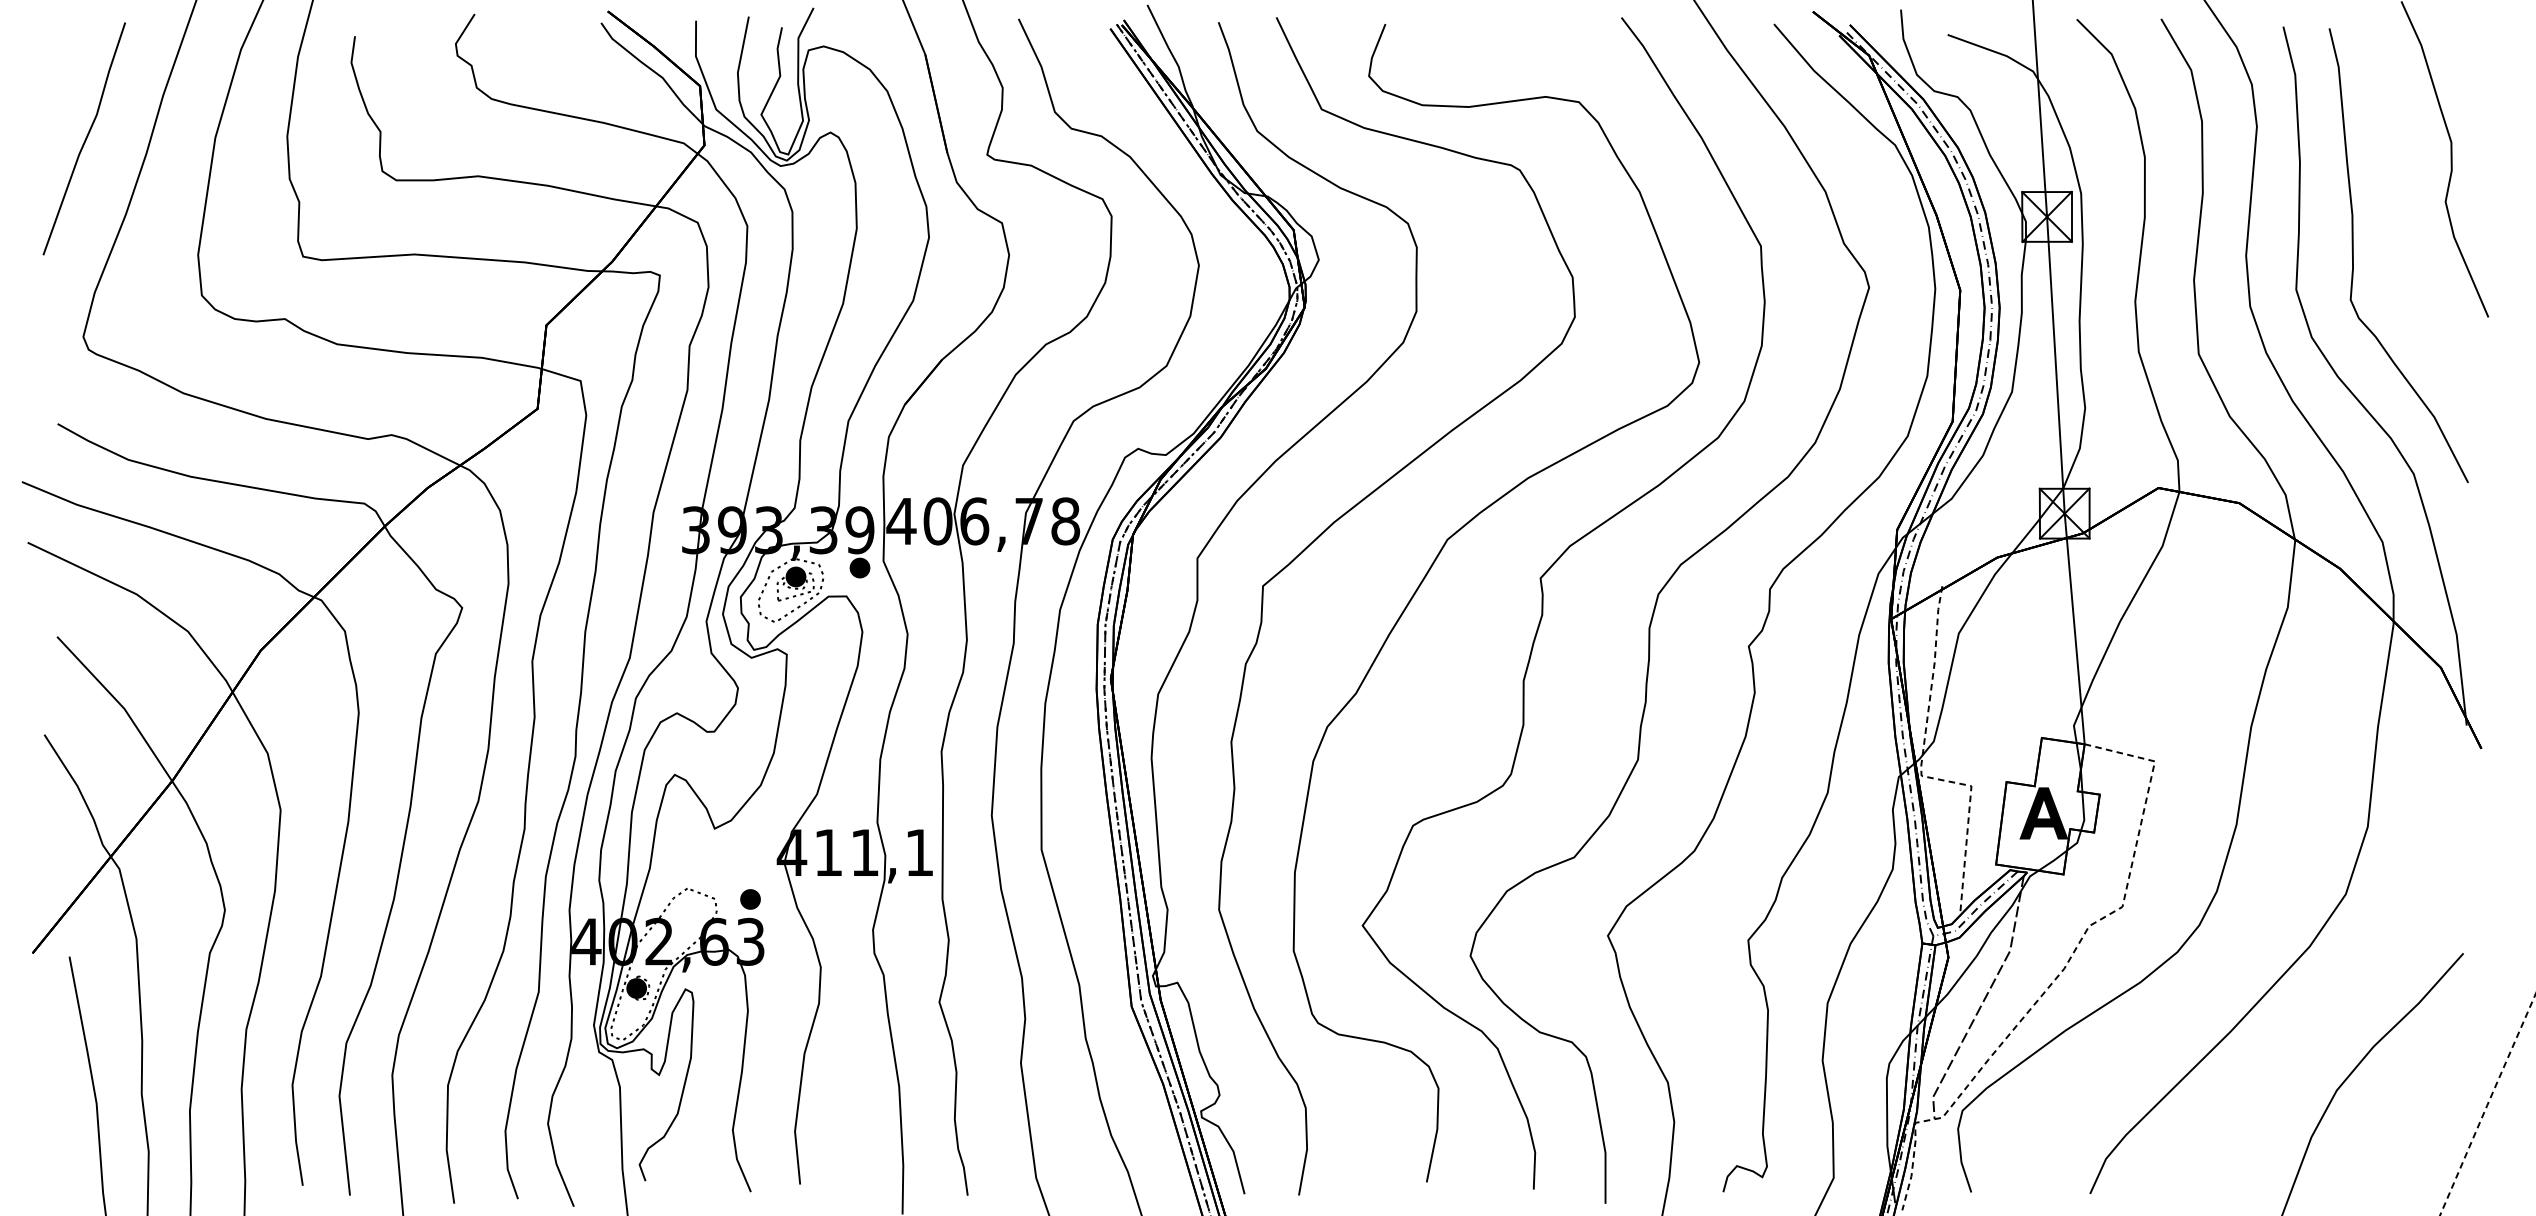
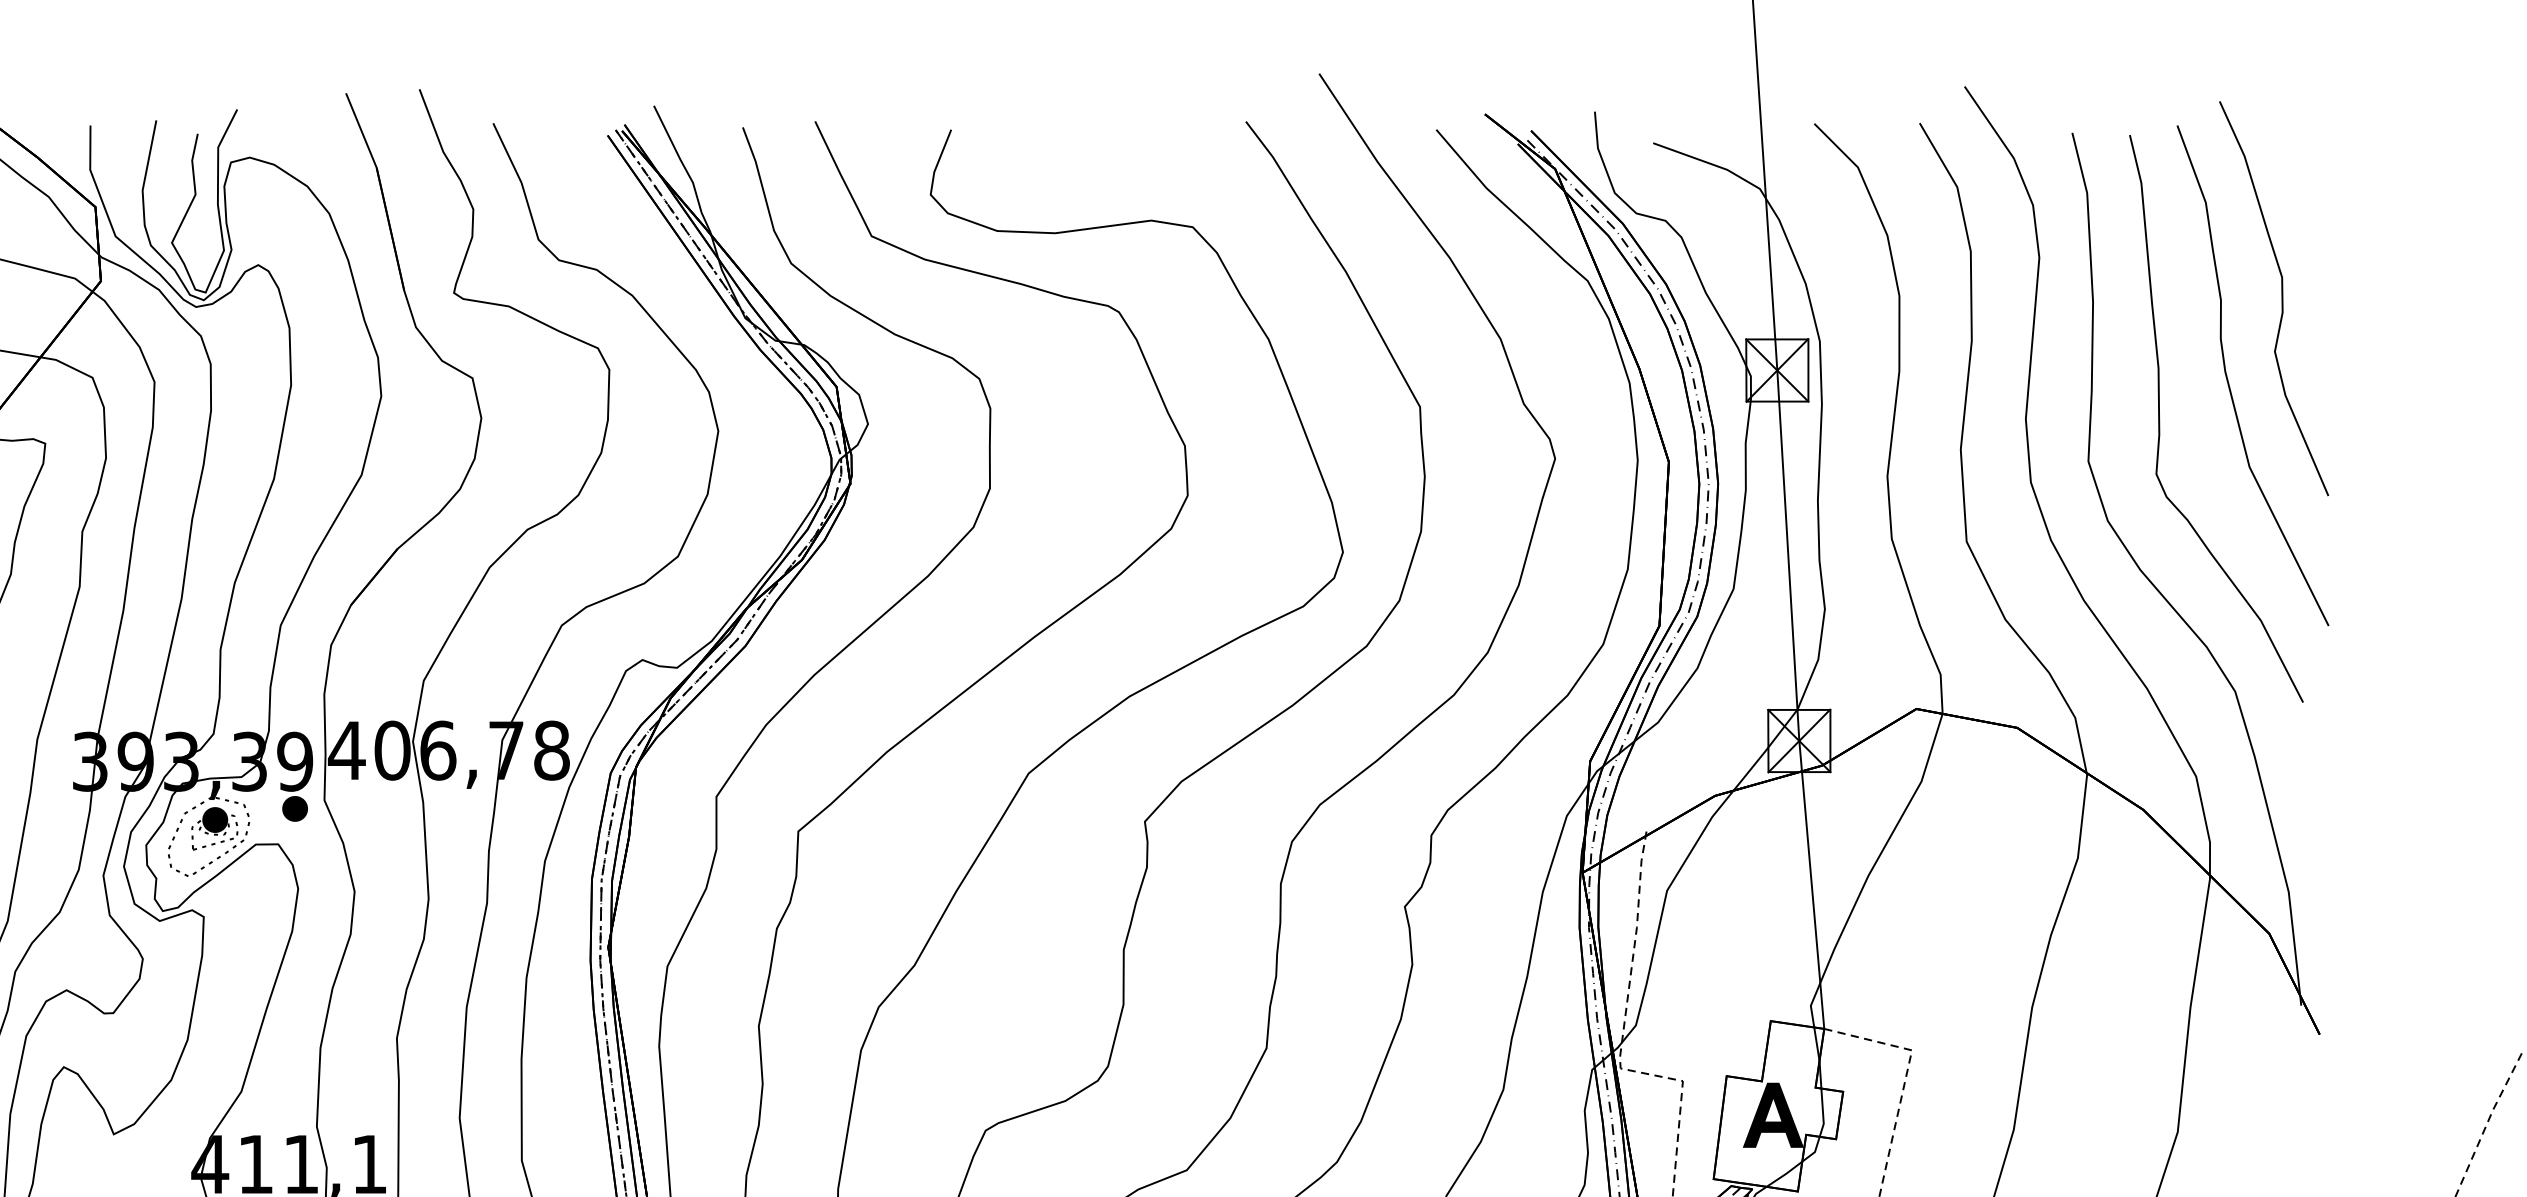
curve: (2408, 223) -> (2228, 378), added

